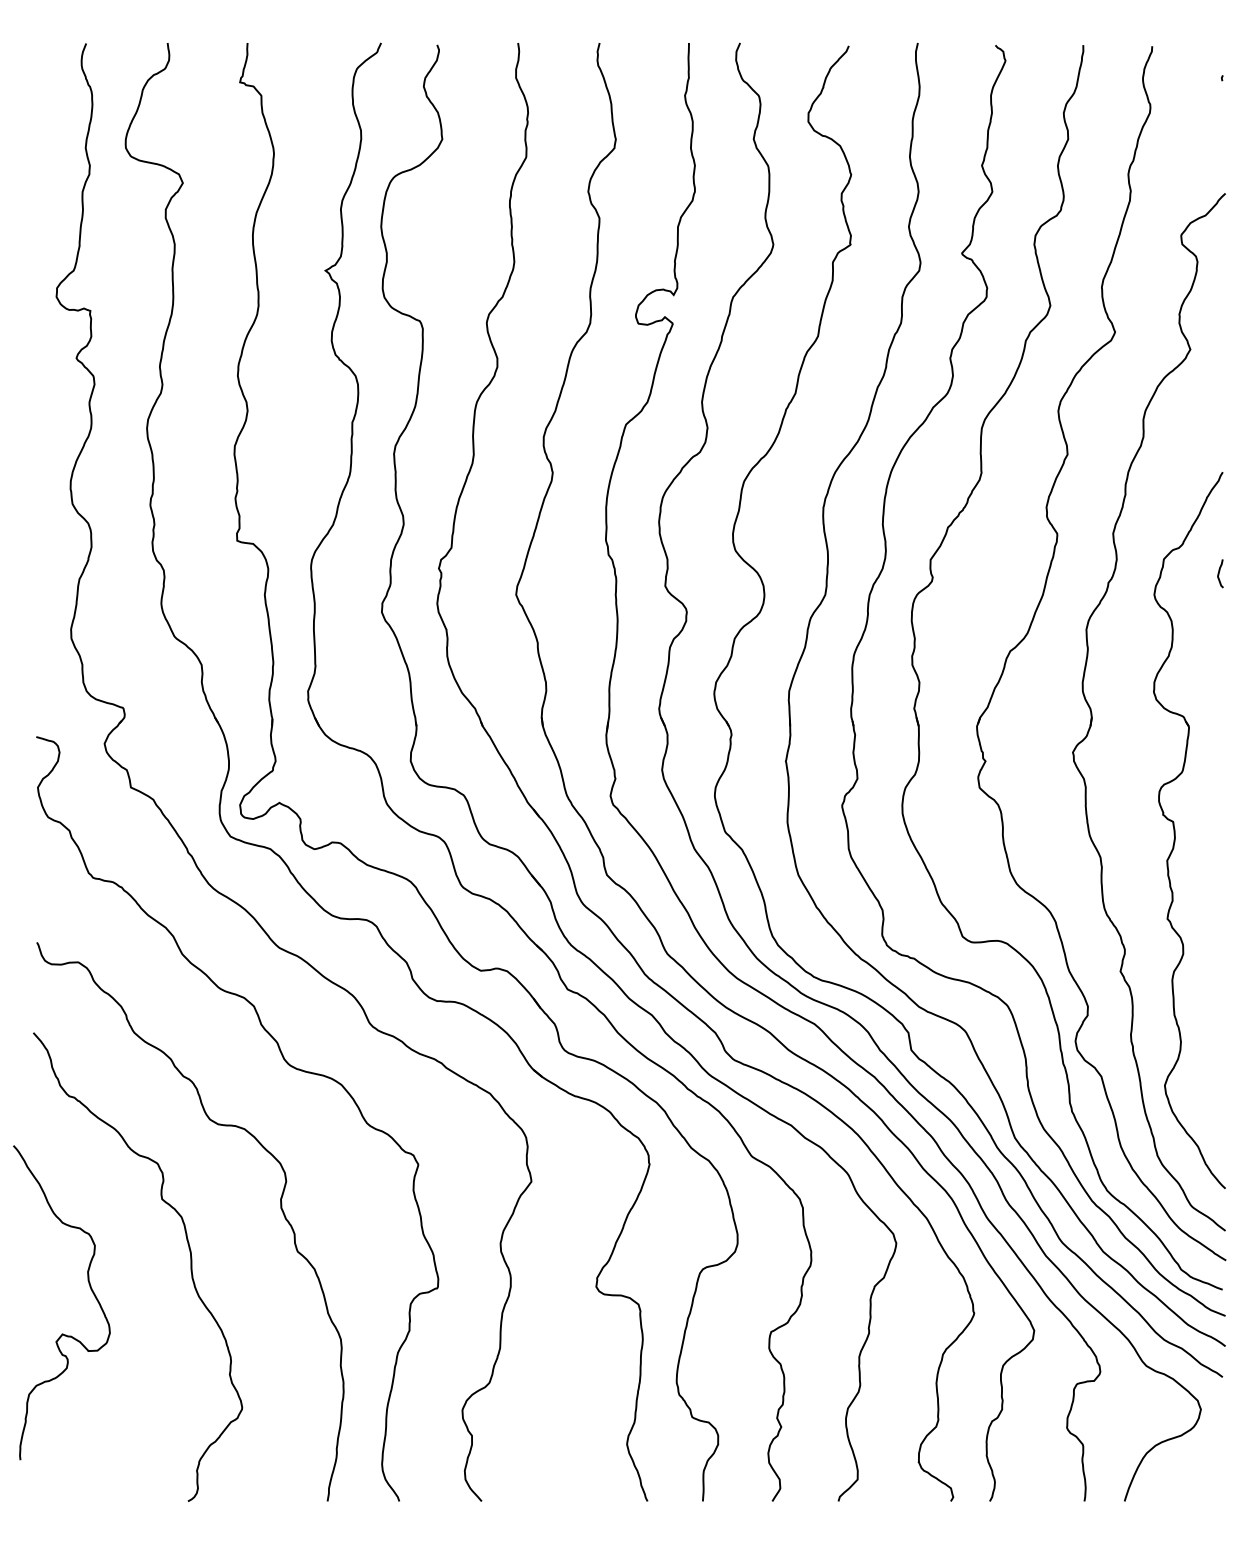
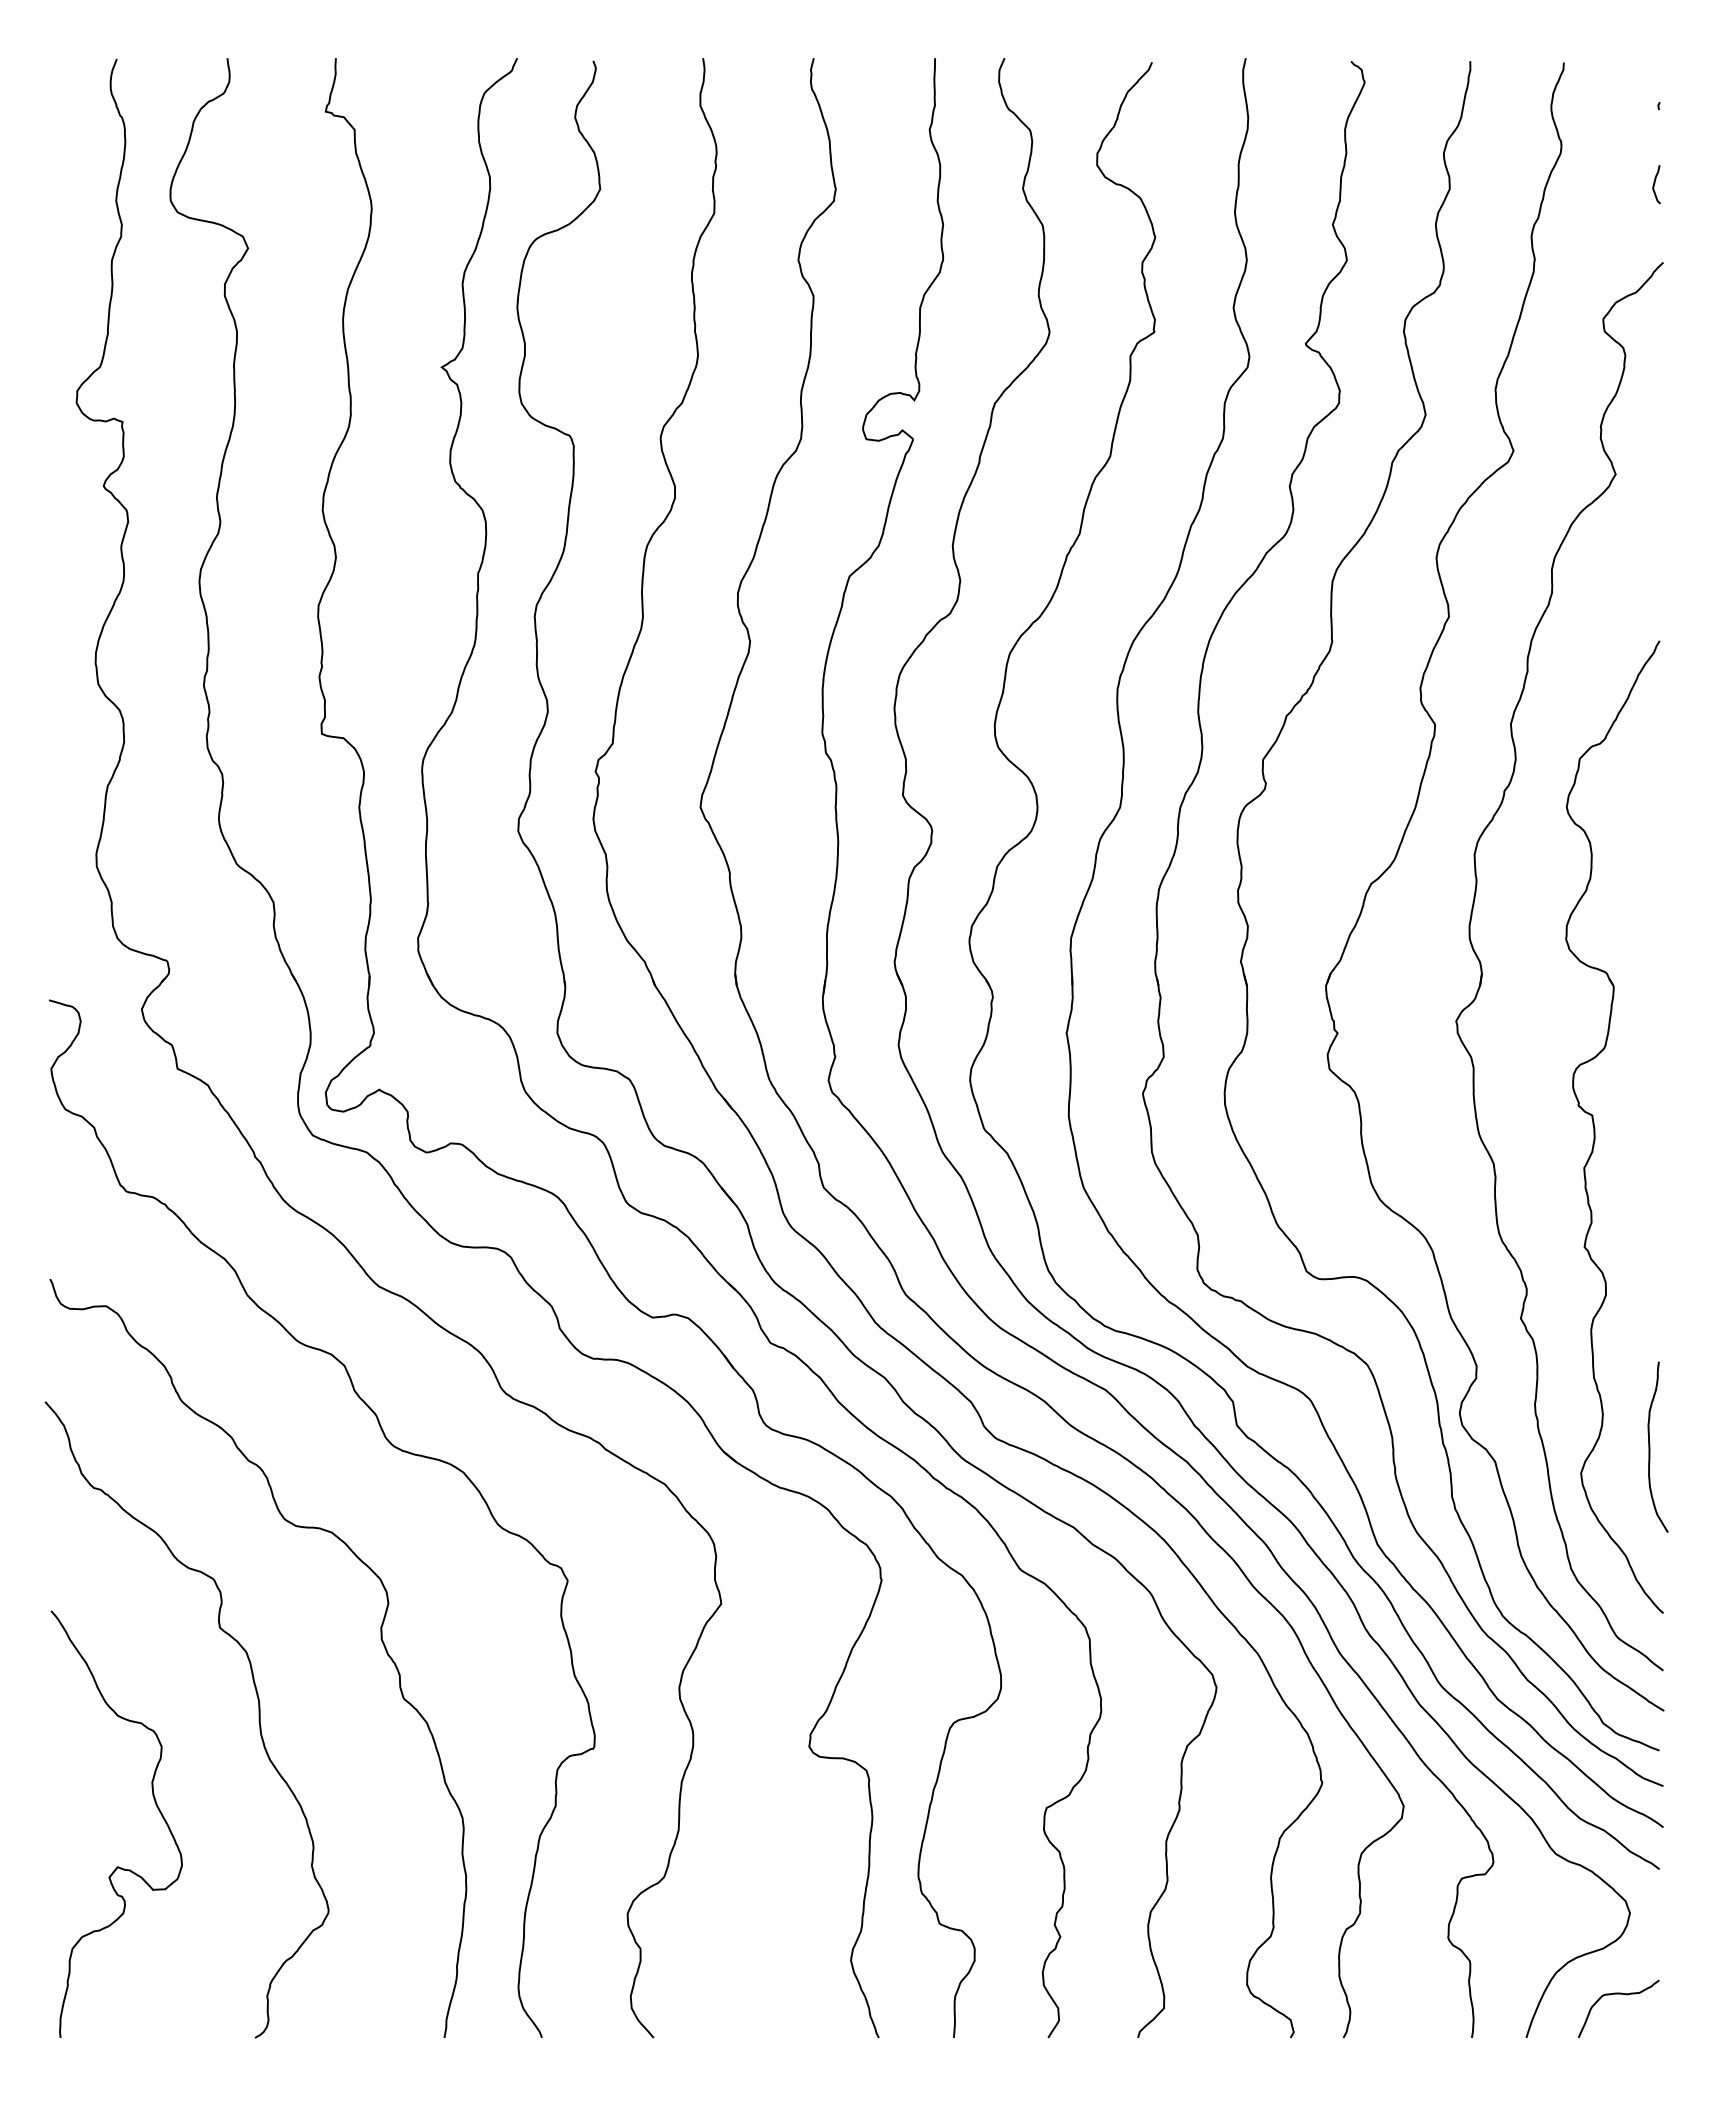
curve: (1219, 572) -> (1655, 183), moved
curve: (1216, 1065) -> (1650, 1446), added
curve: (62, 1333) -> (117, 1866), moved
curve: (1192, 1469) -> (1618, 1994), added

